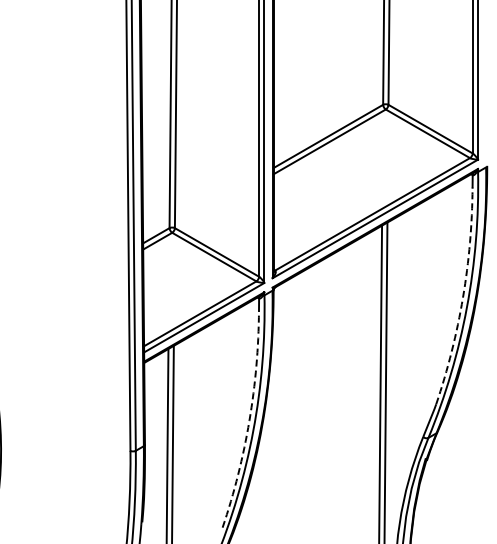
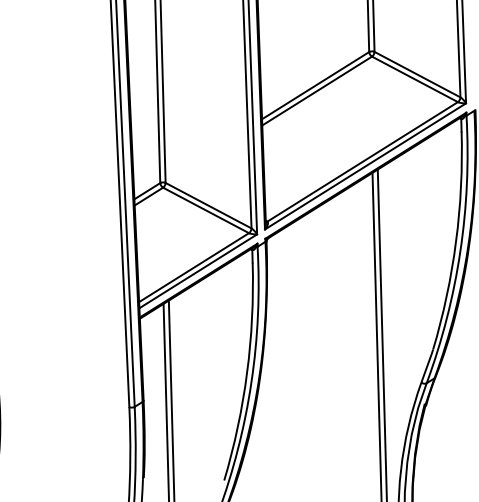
arc: (463, 297) -> (456, 241), dashed -> solid
arc: (249, 420) -> (247, 372), dashed -> solid

